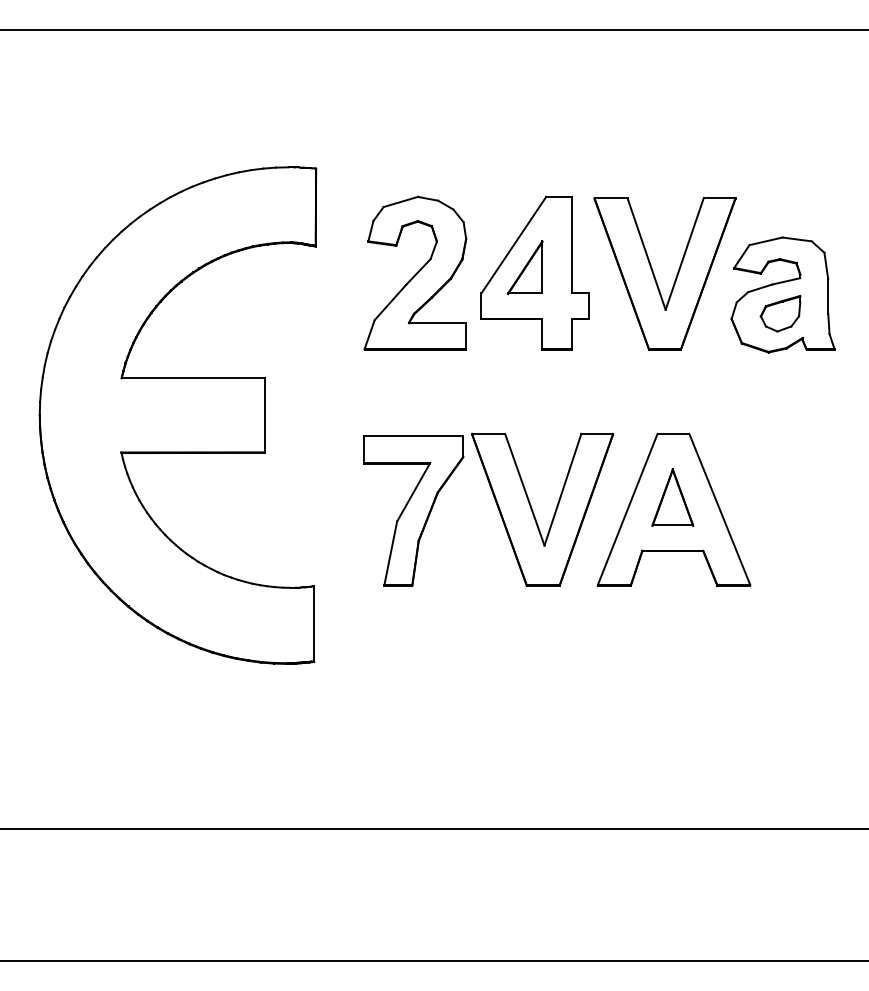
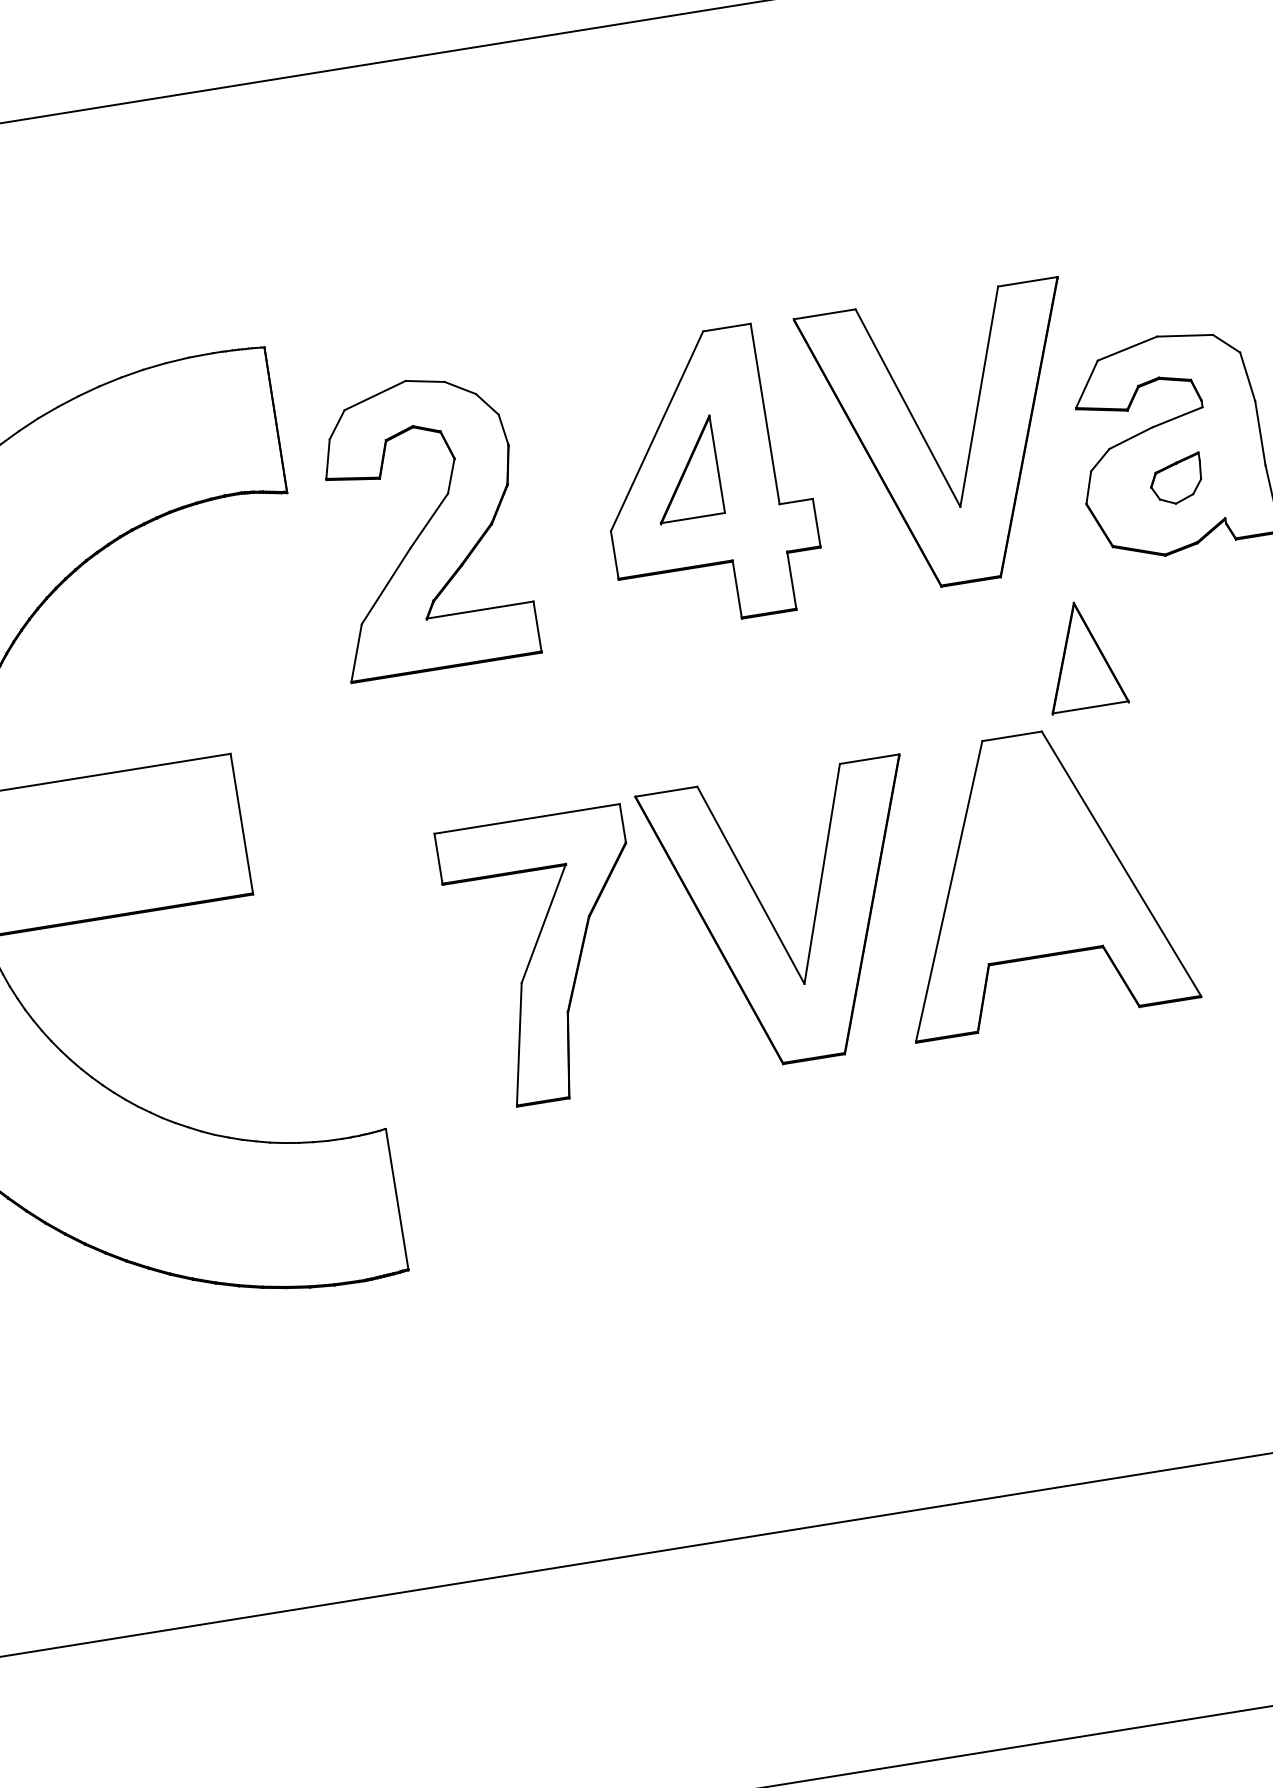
part: (415, 272) -> (423, 523), moved
part: (780, 313) -> (1176, 479), size x0.7
part: (672, 497) -> (1081, 655), moved

